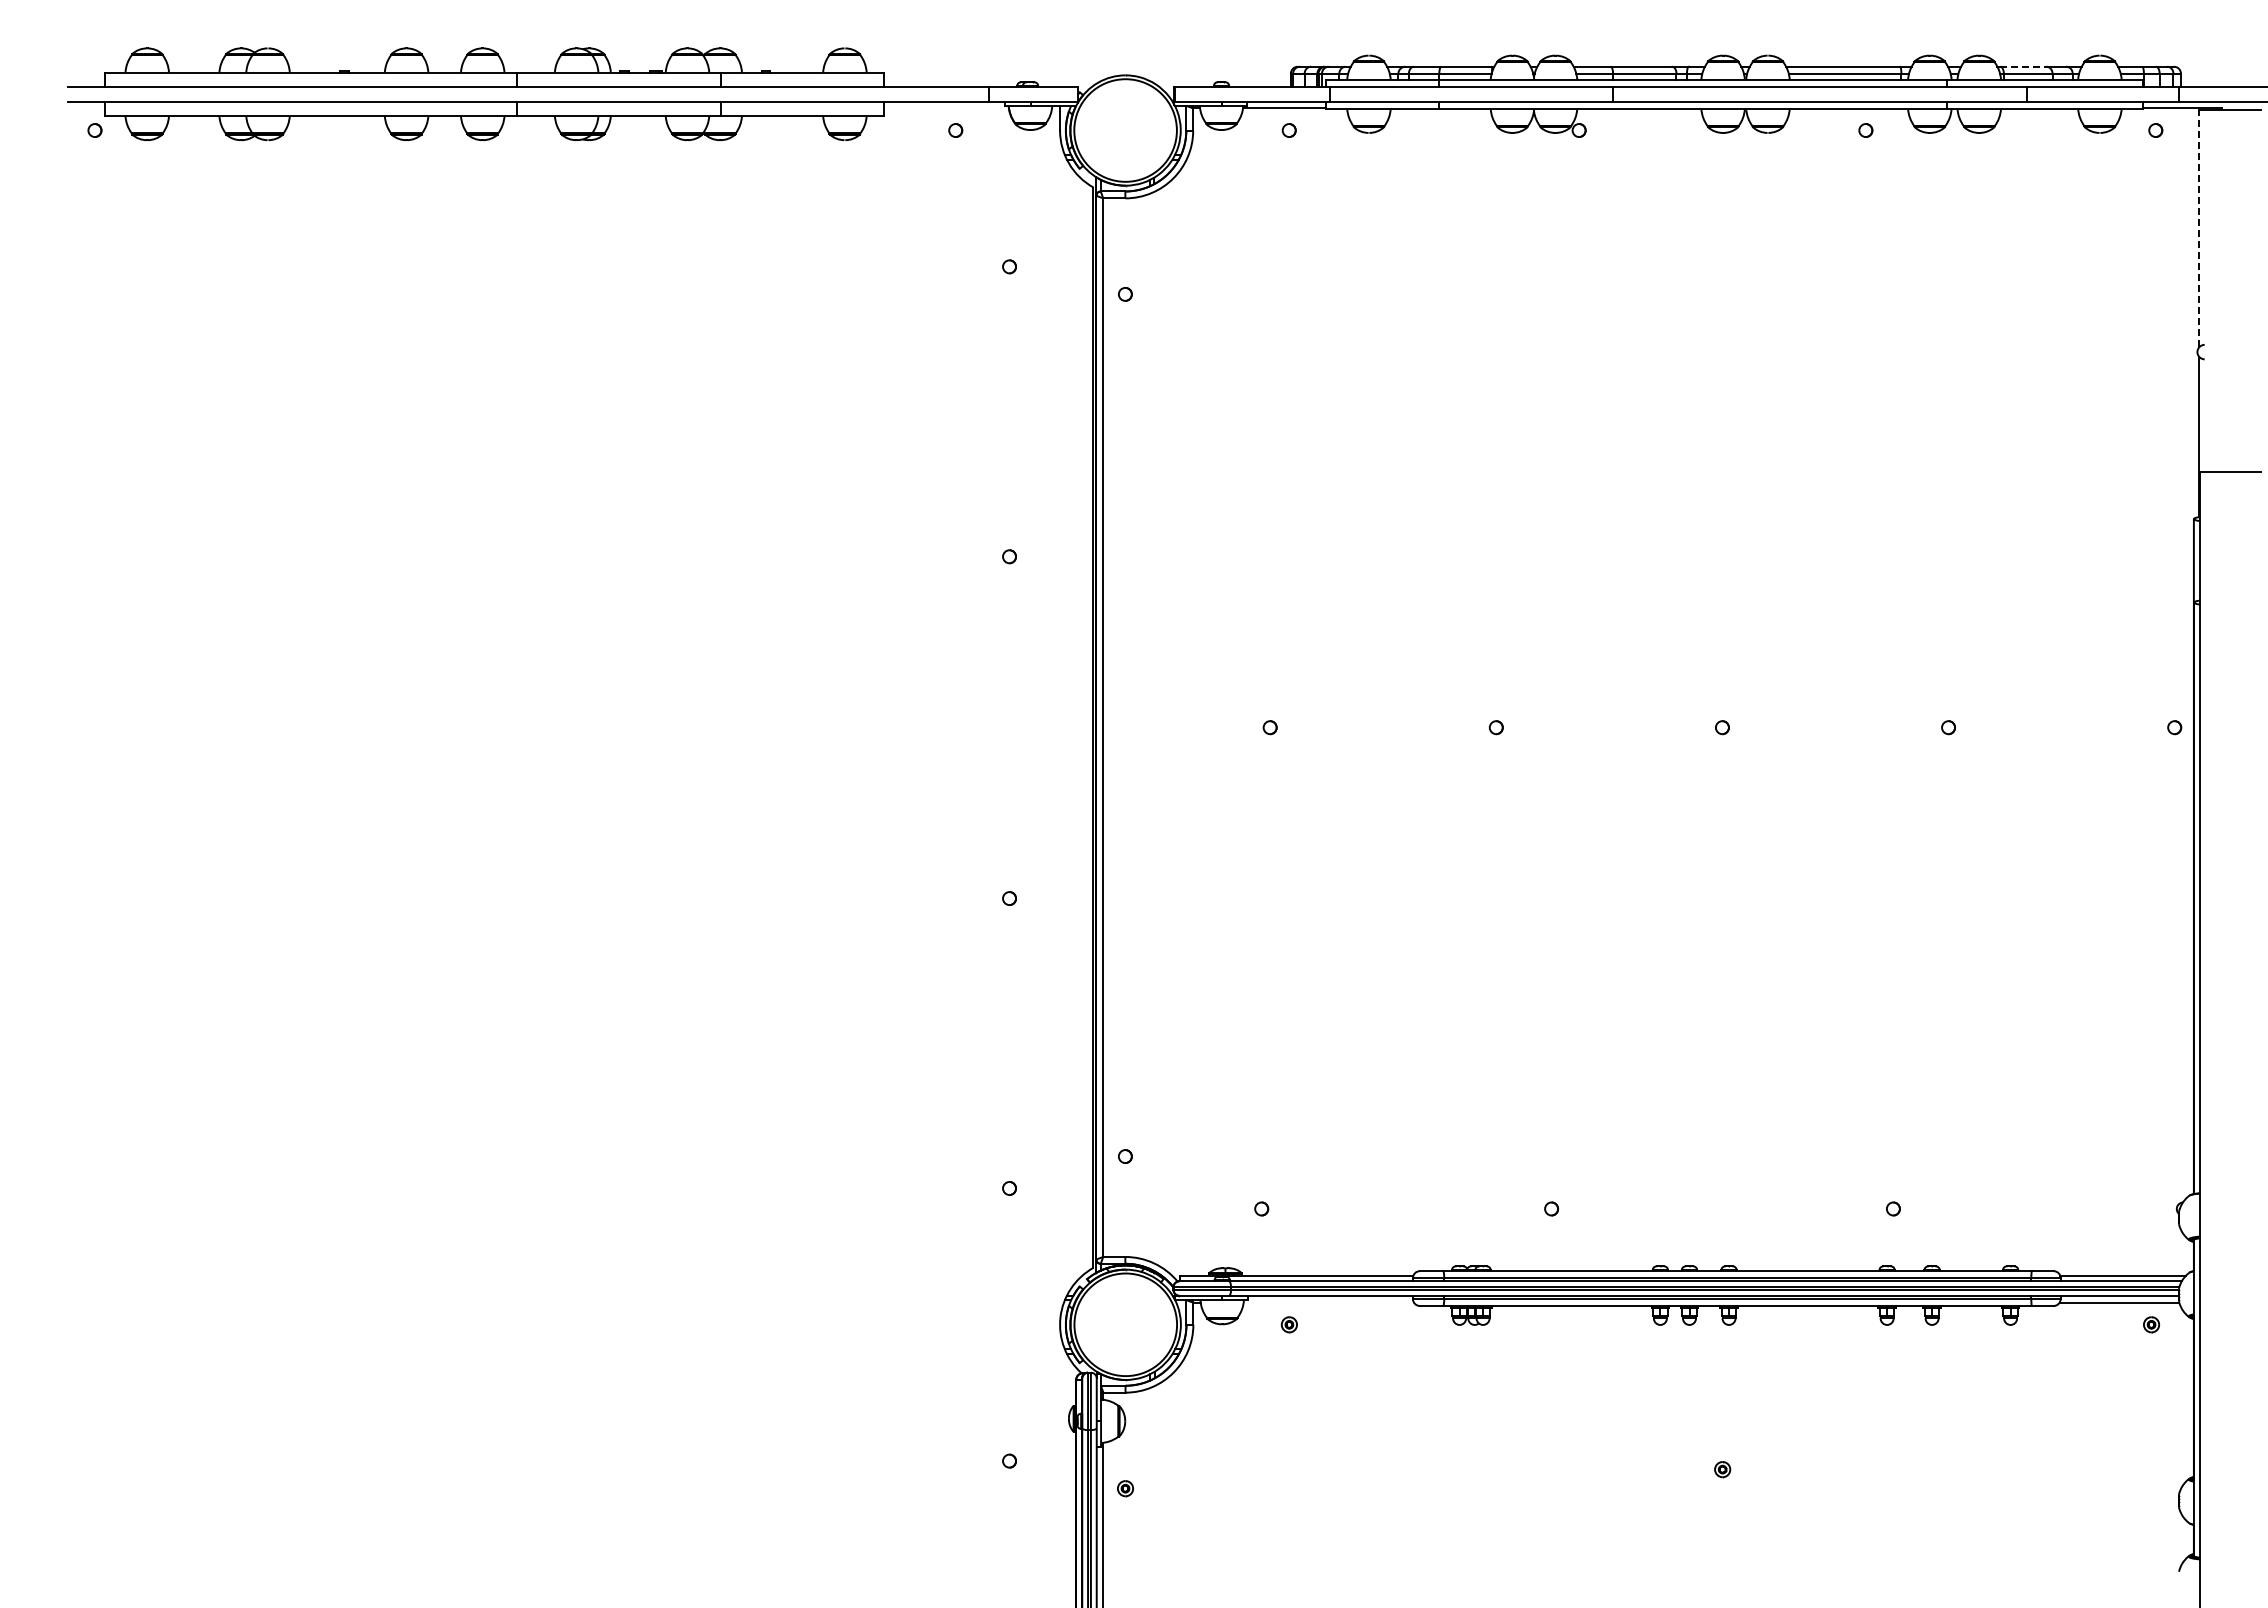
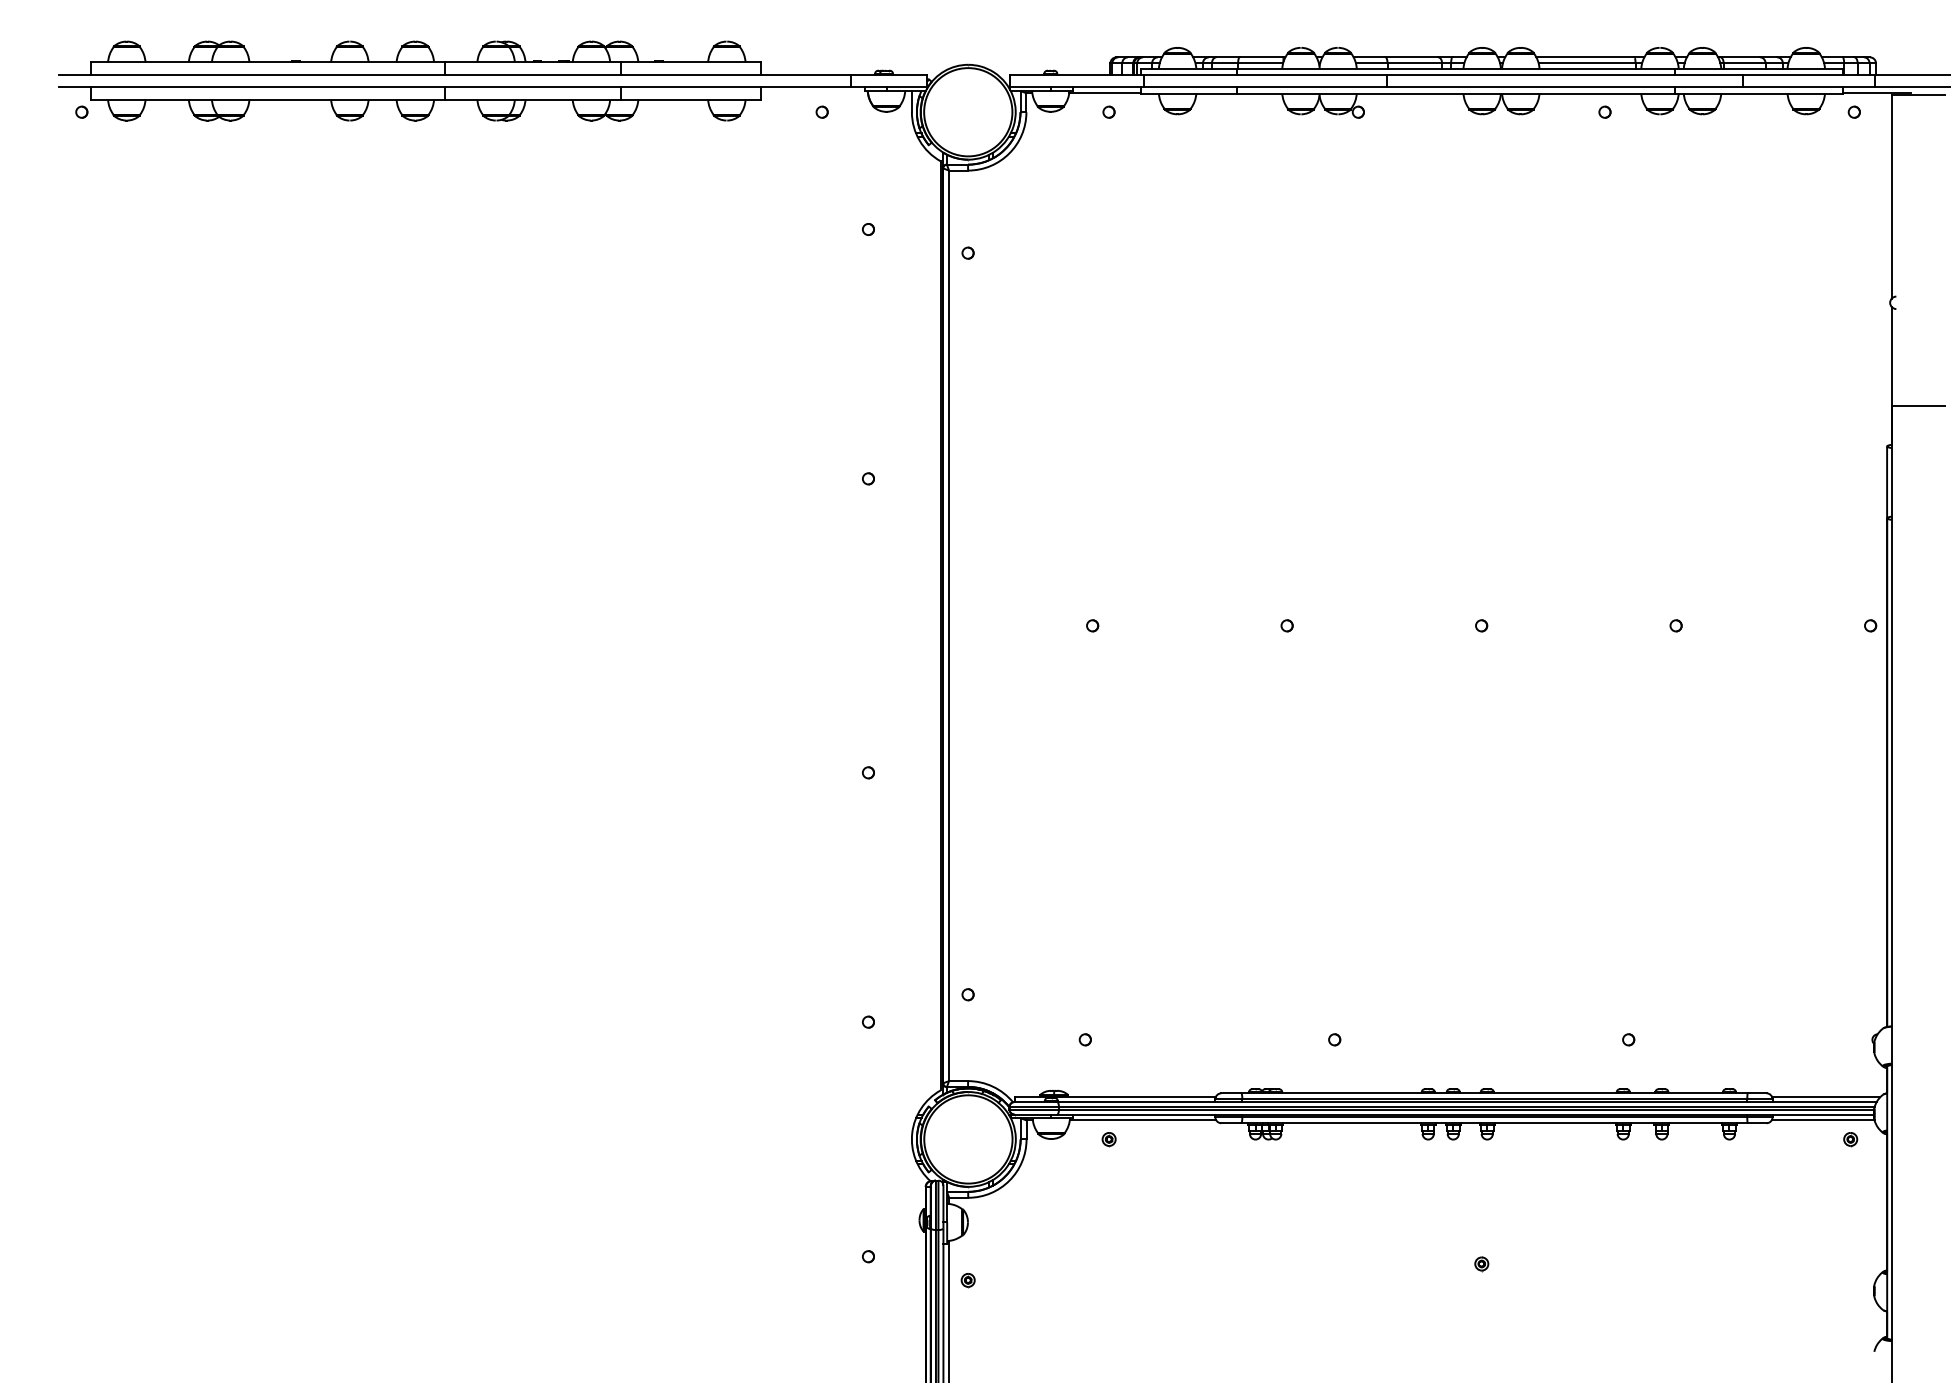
line: (2023, 66) -> (1740, 57), dashed -> solid
line: (2199, 228) -> (1891, 196), dashed -> solid
line: (1328, 1302) -> (1142, 1120), added

